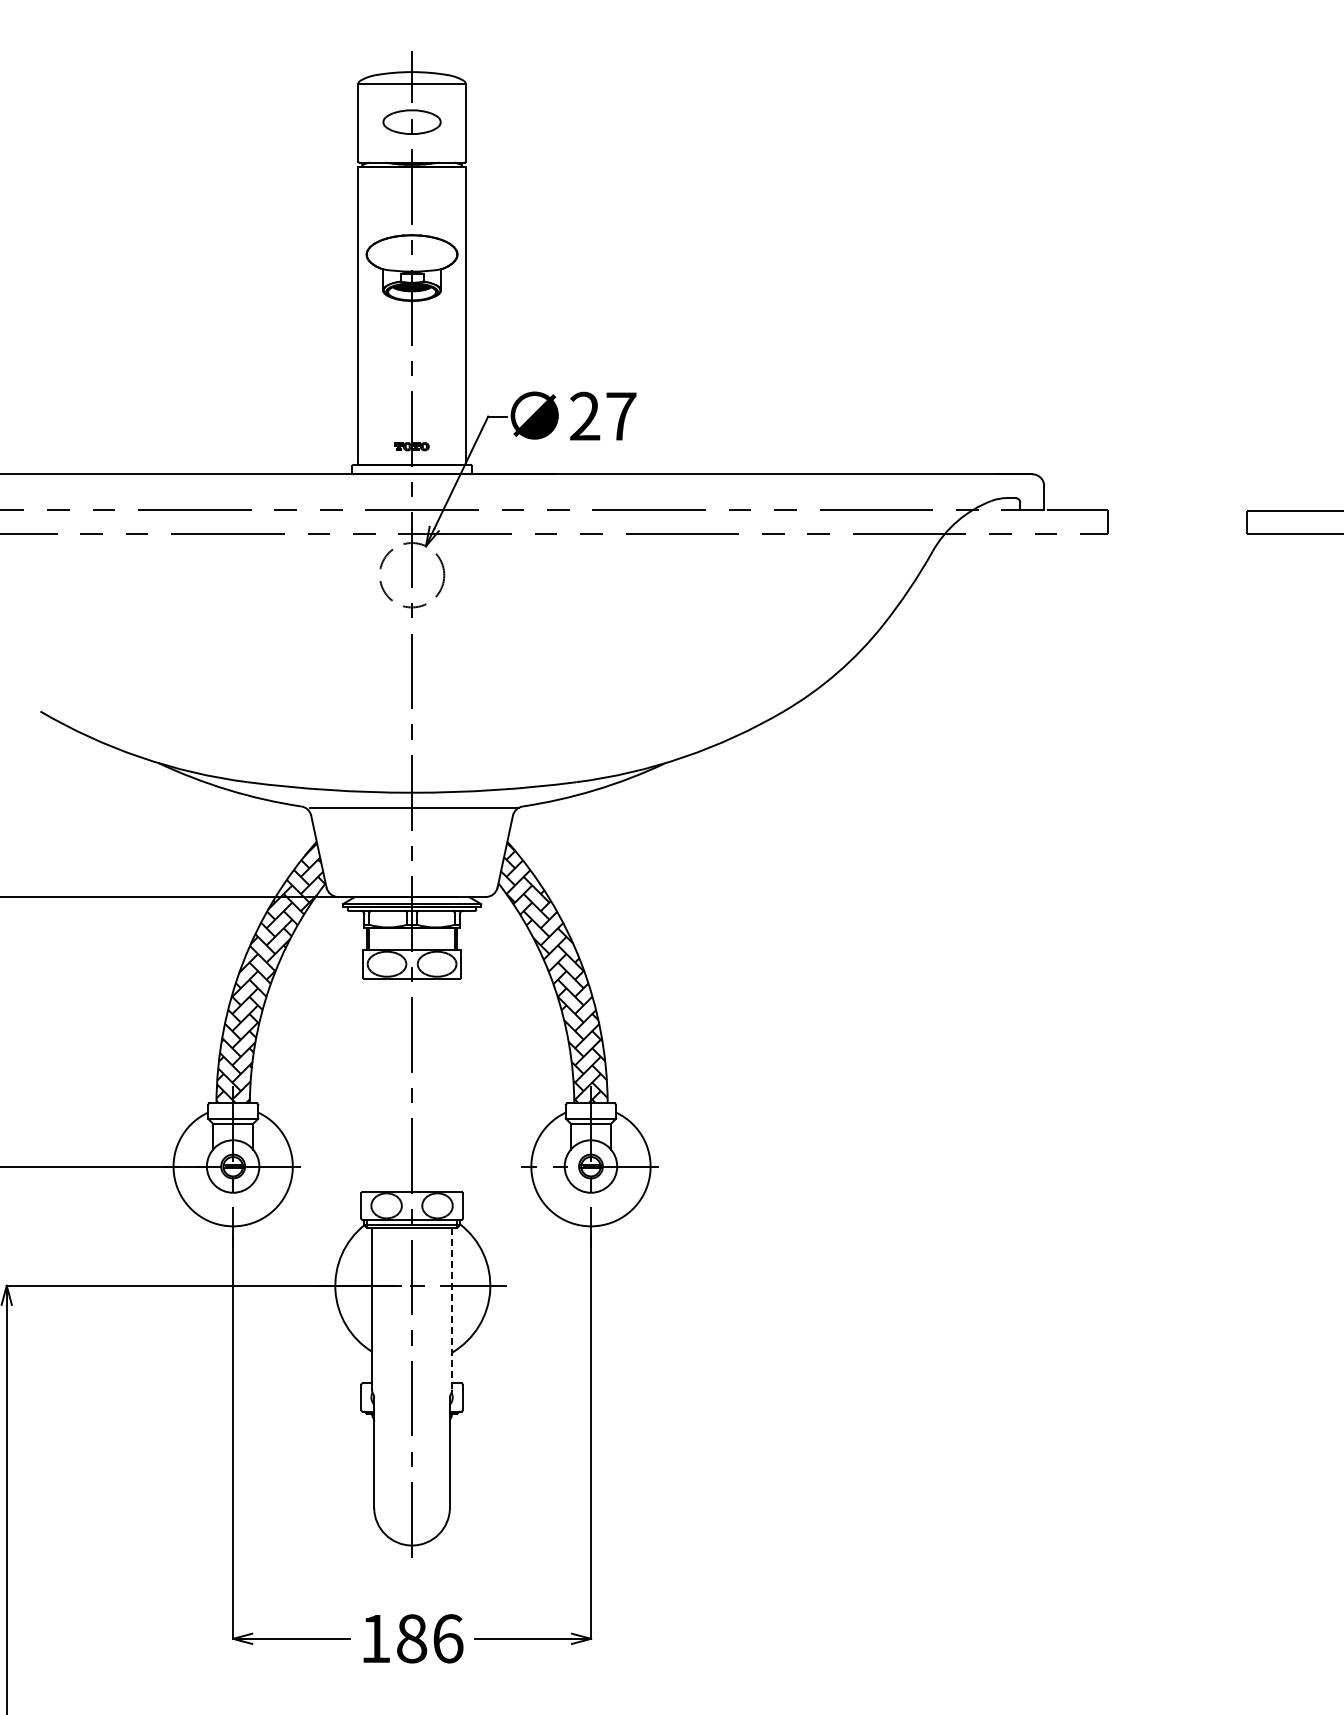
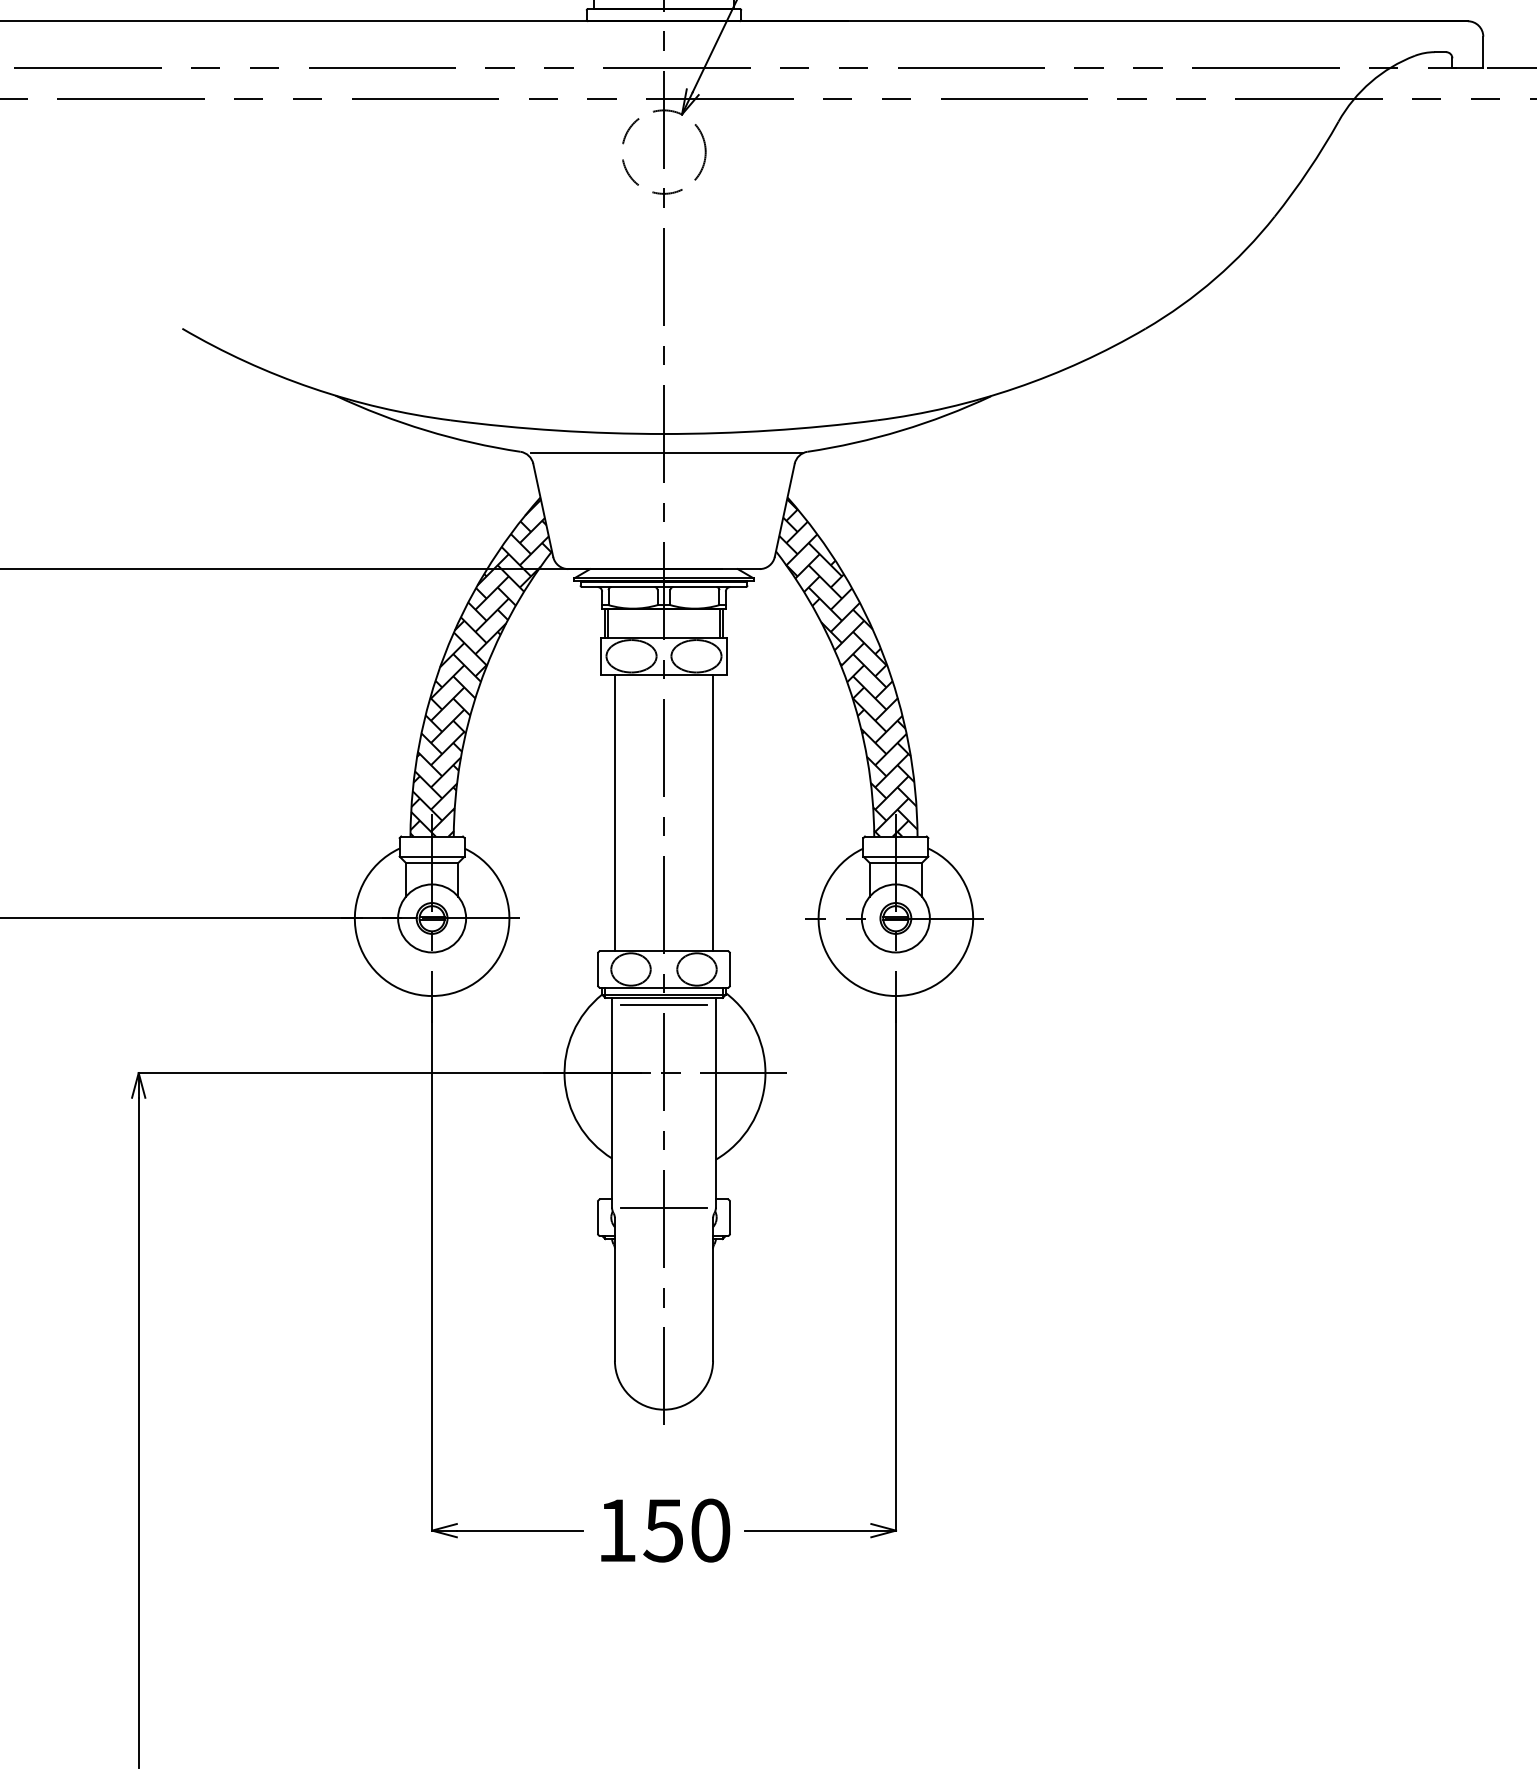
line: (374, 1084) -> (615, 812), added
line: (449, 1084) -> (712, 812), added
line: (411, 1233) -> (663, 1005), added
line: (452, 1308) -> (716, 1102), dashed -> solid
line: (411, 1389) -> (663, 1207), added
text: (429, 1638) -> (686, 1530), 186 -> 150

